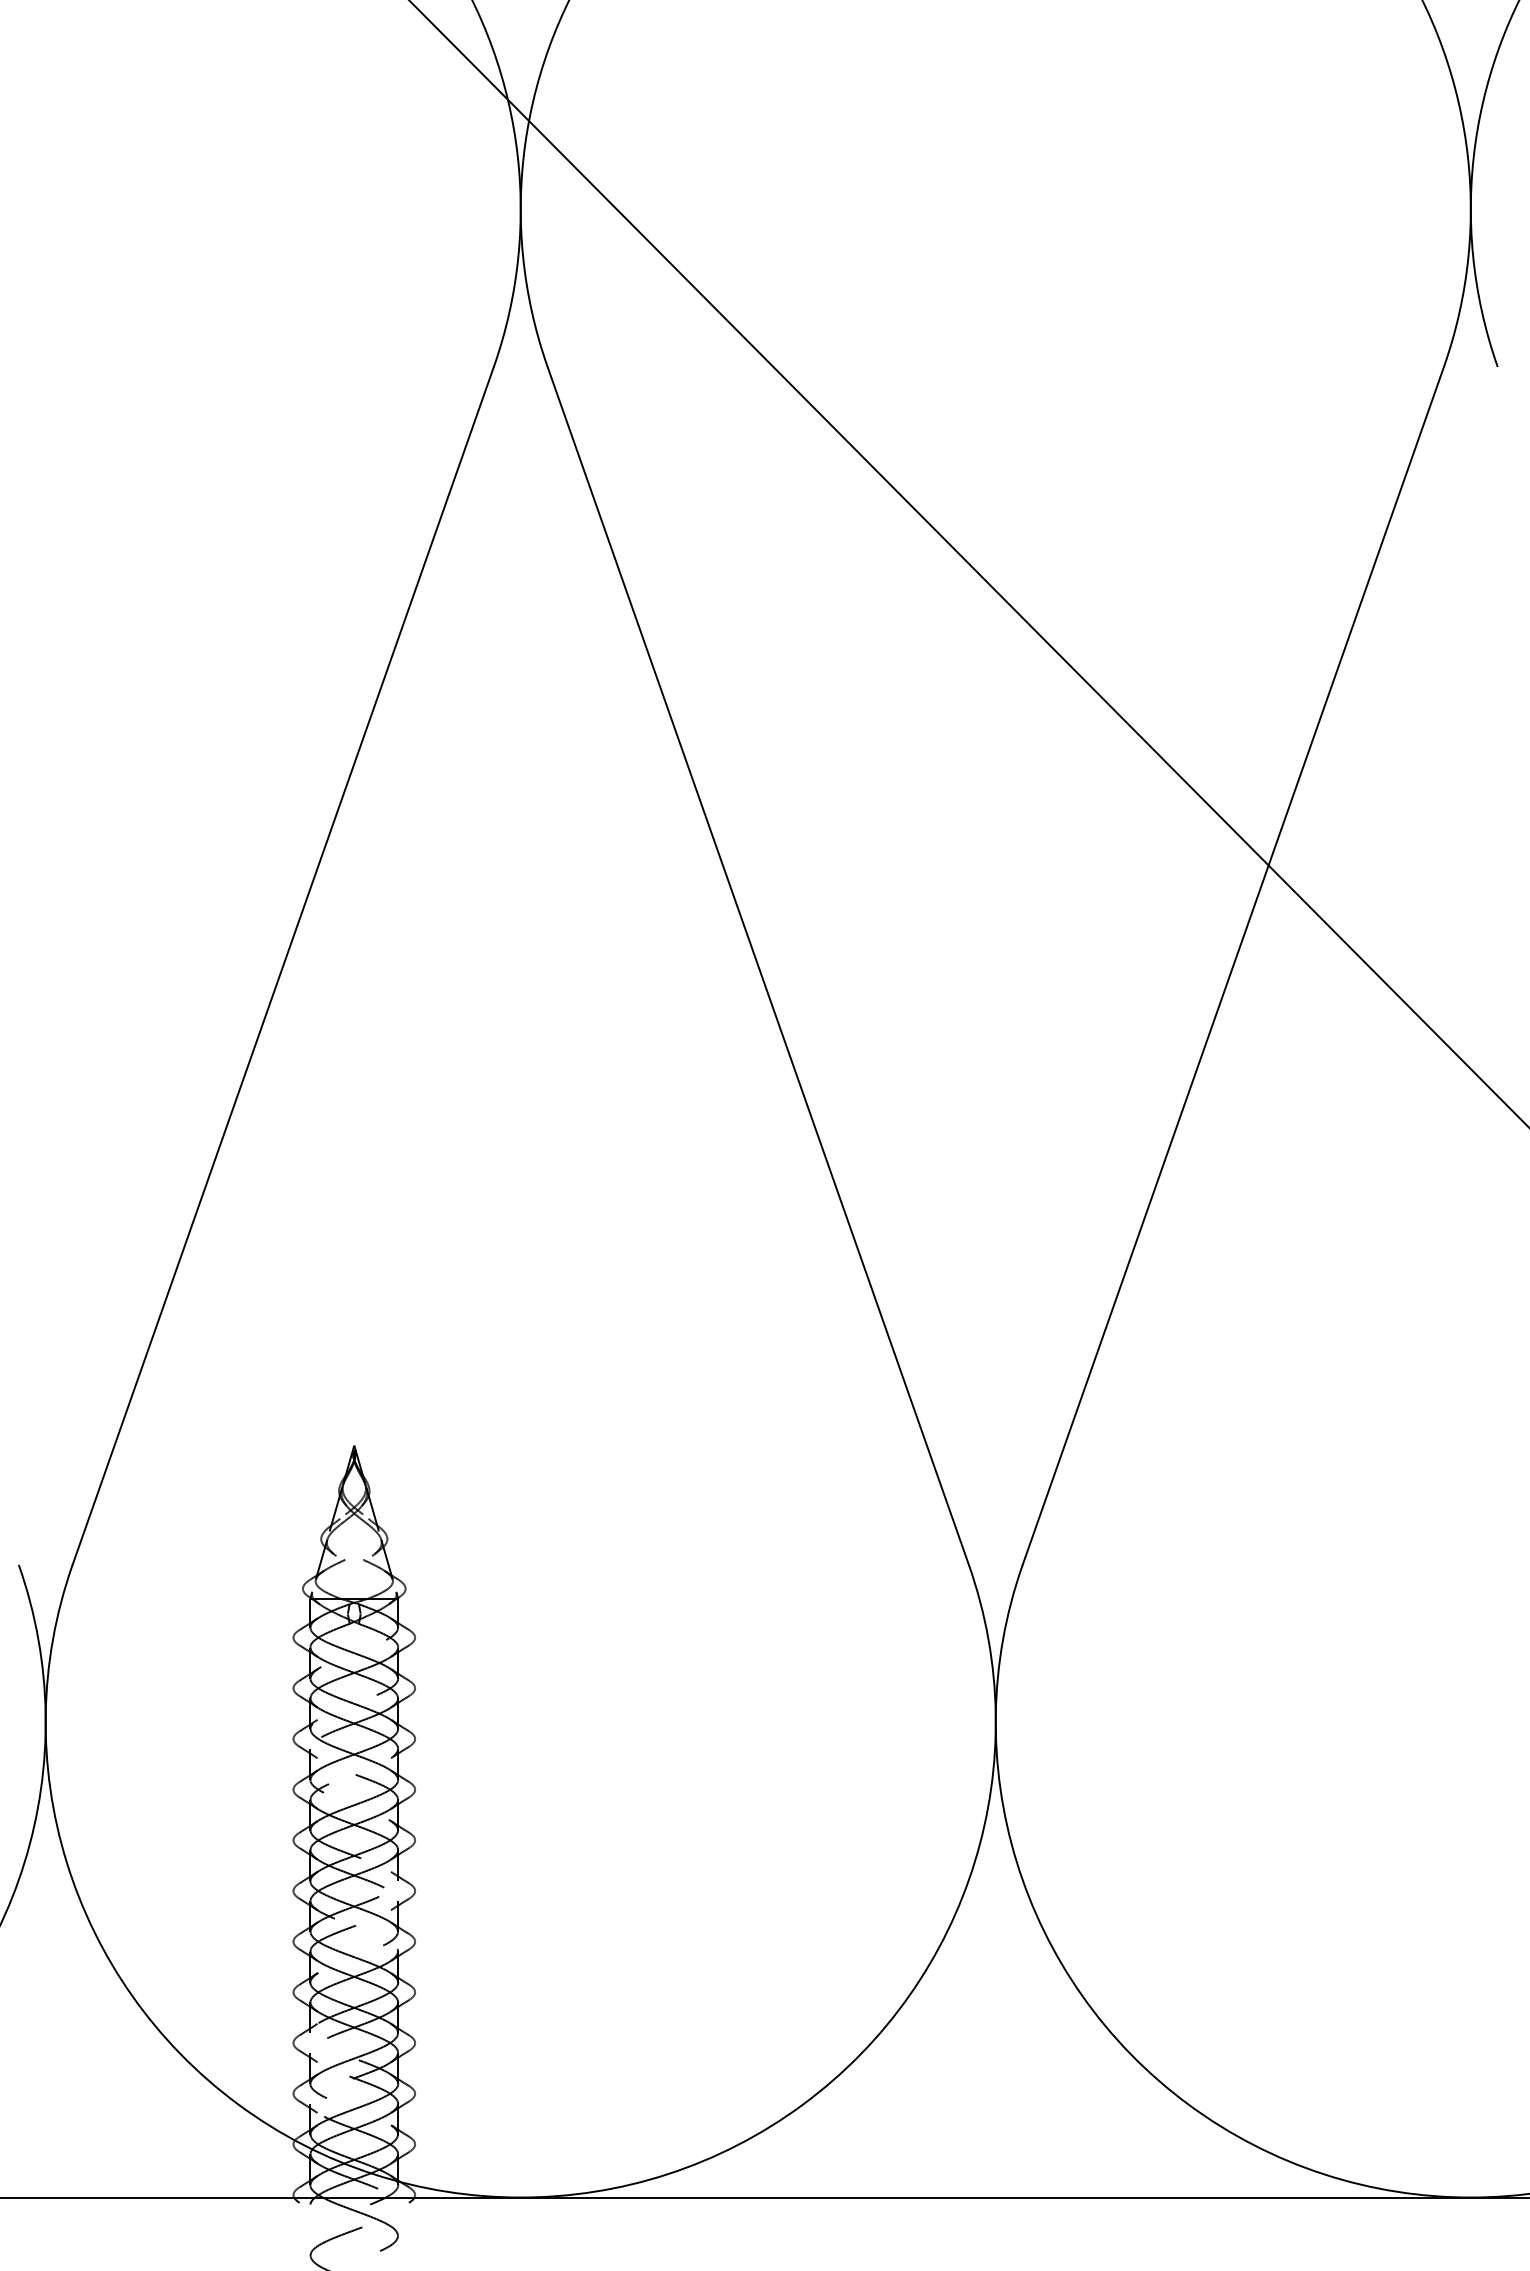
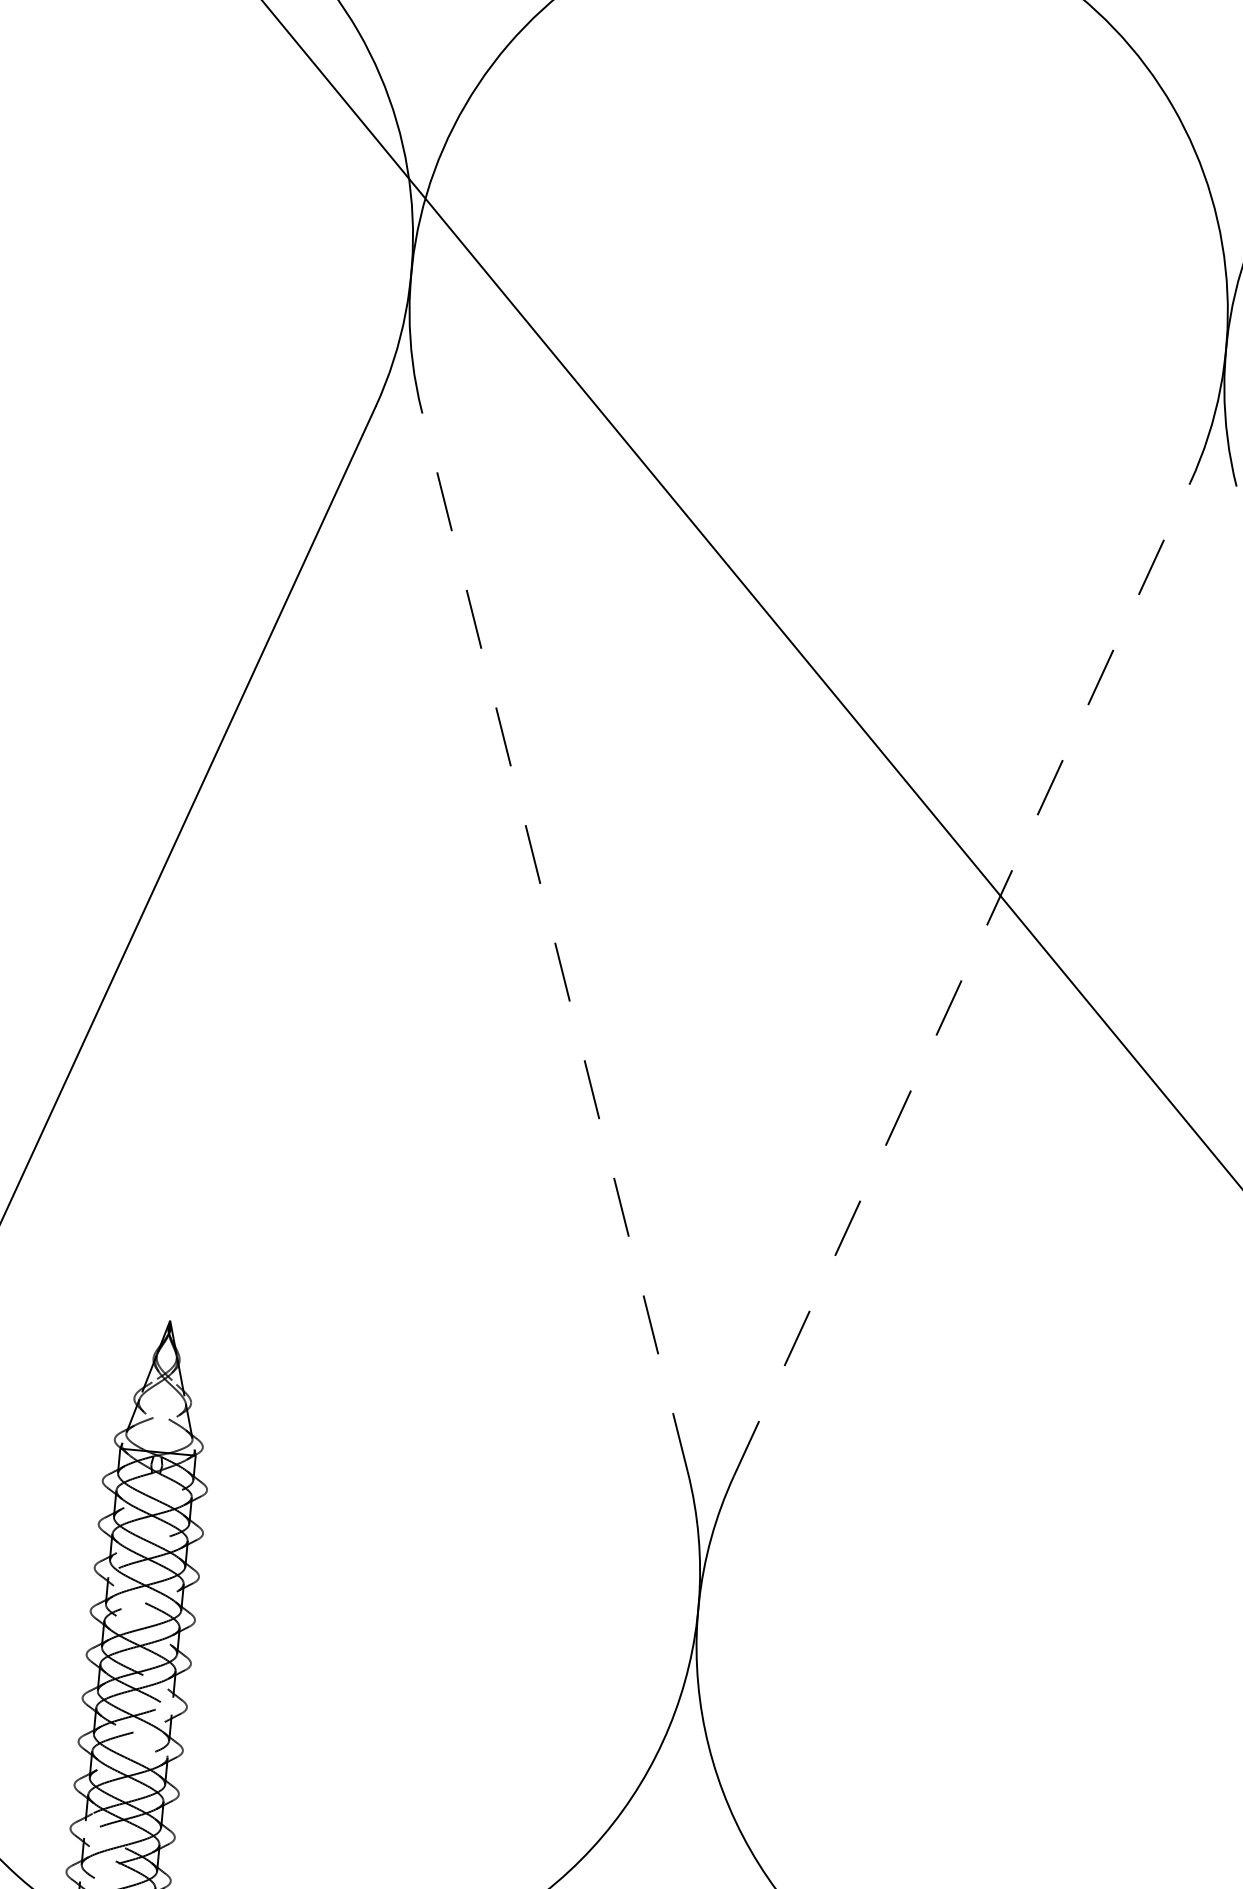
line: (758, 965) -> (555, 941), solid -> dashed
line: (1233, 965) -> (962, 978), solid -> dashed

